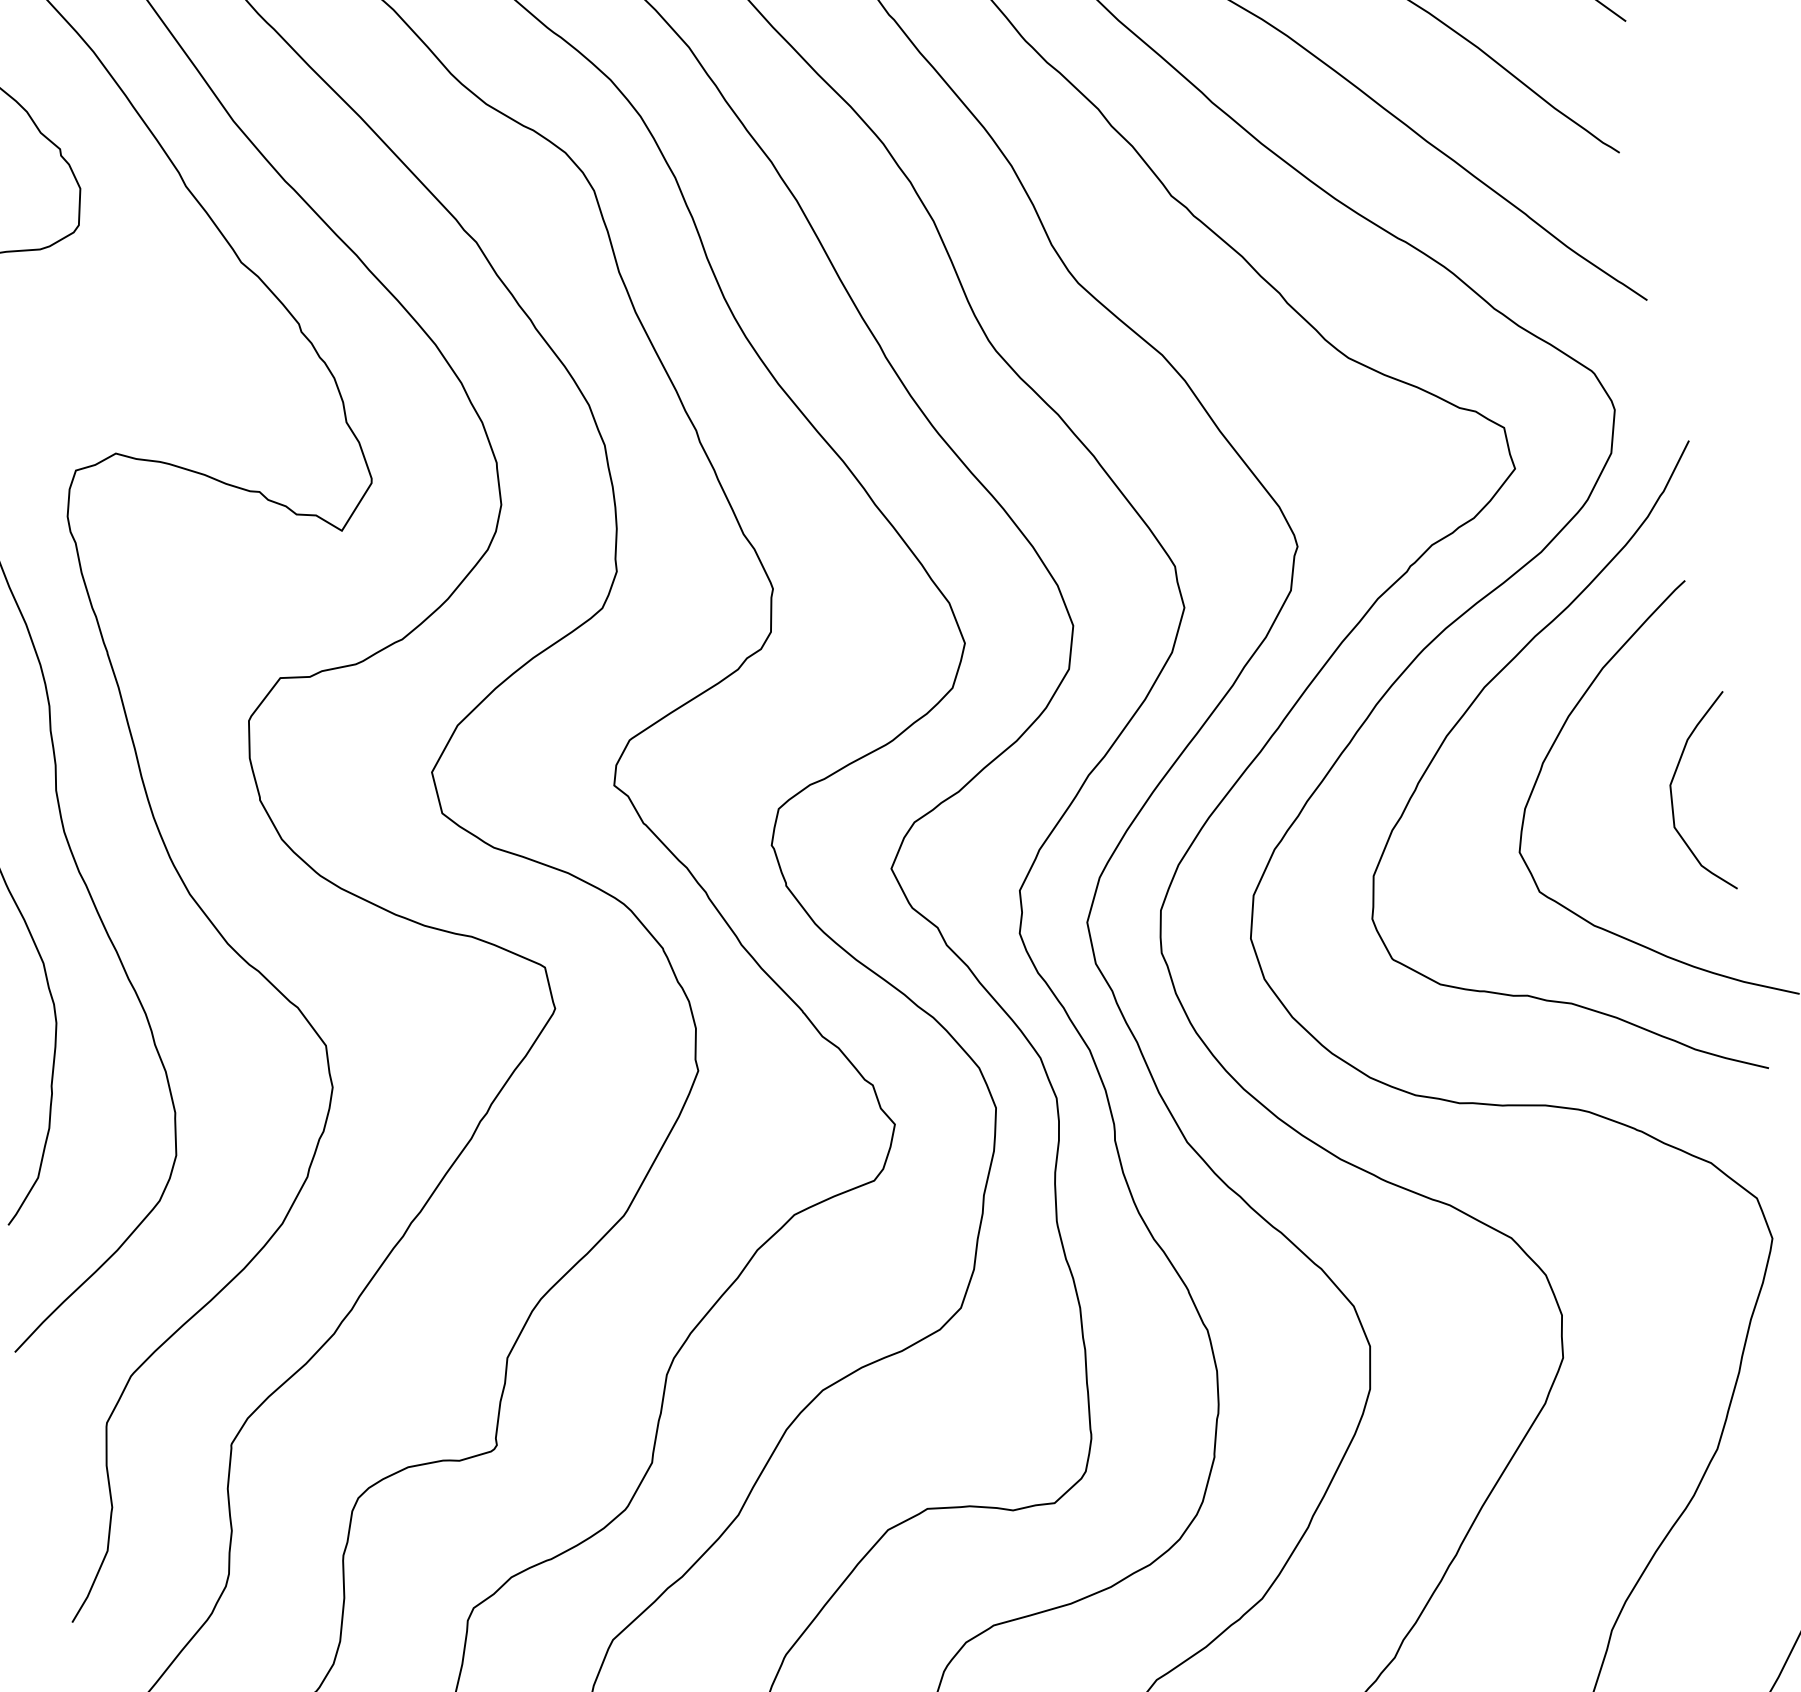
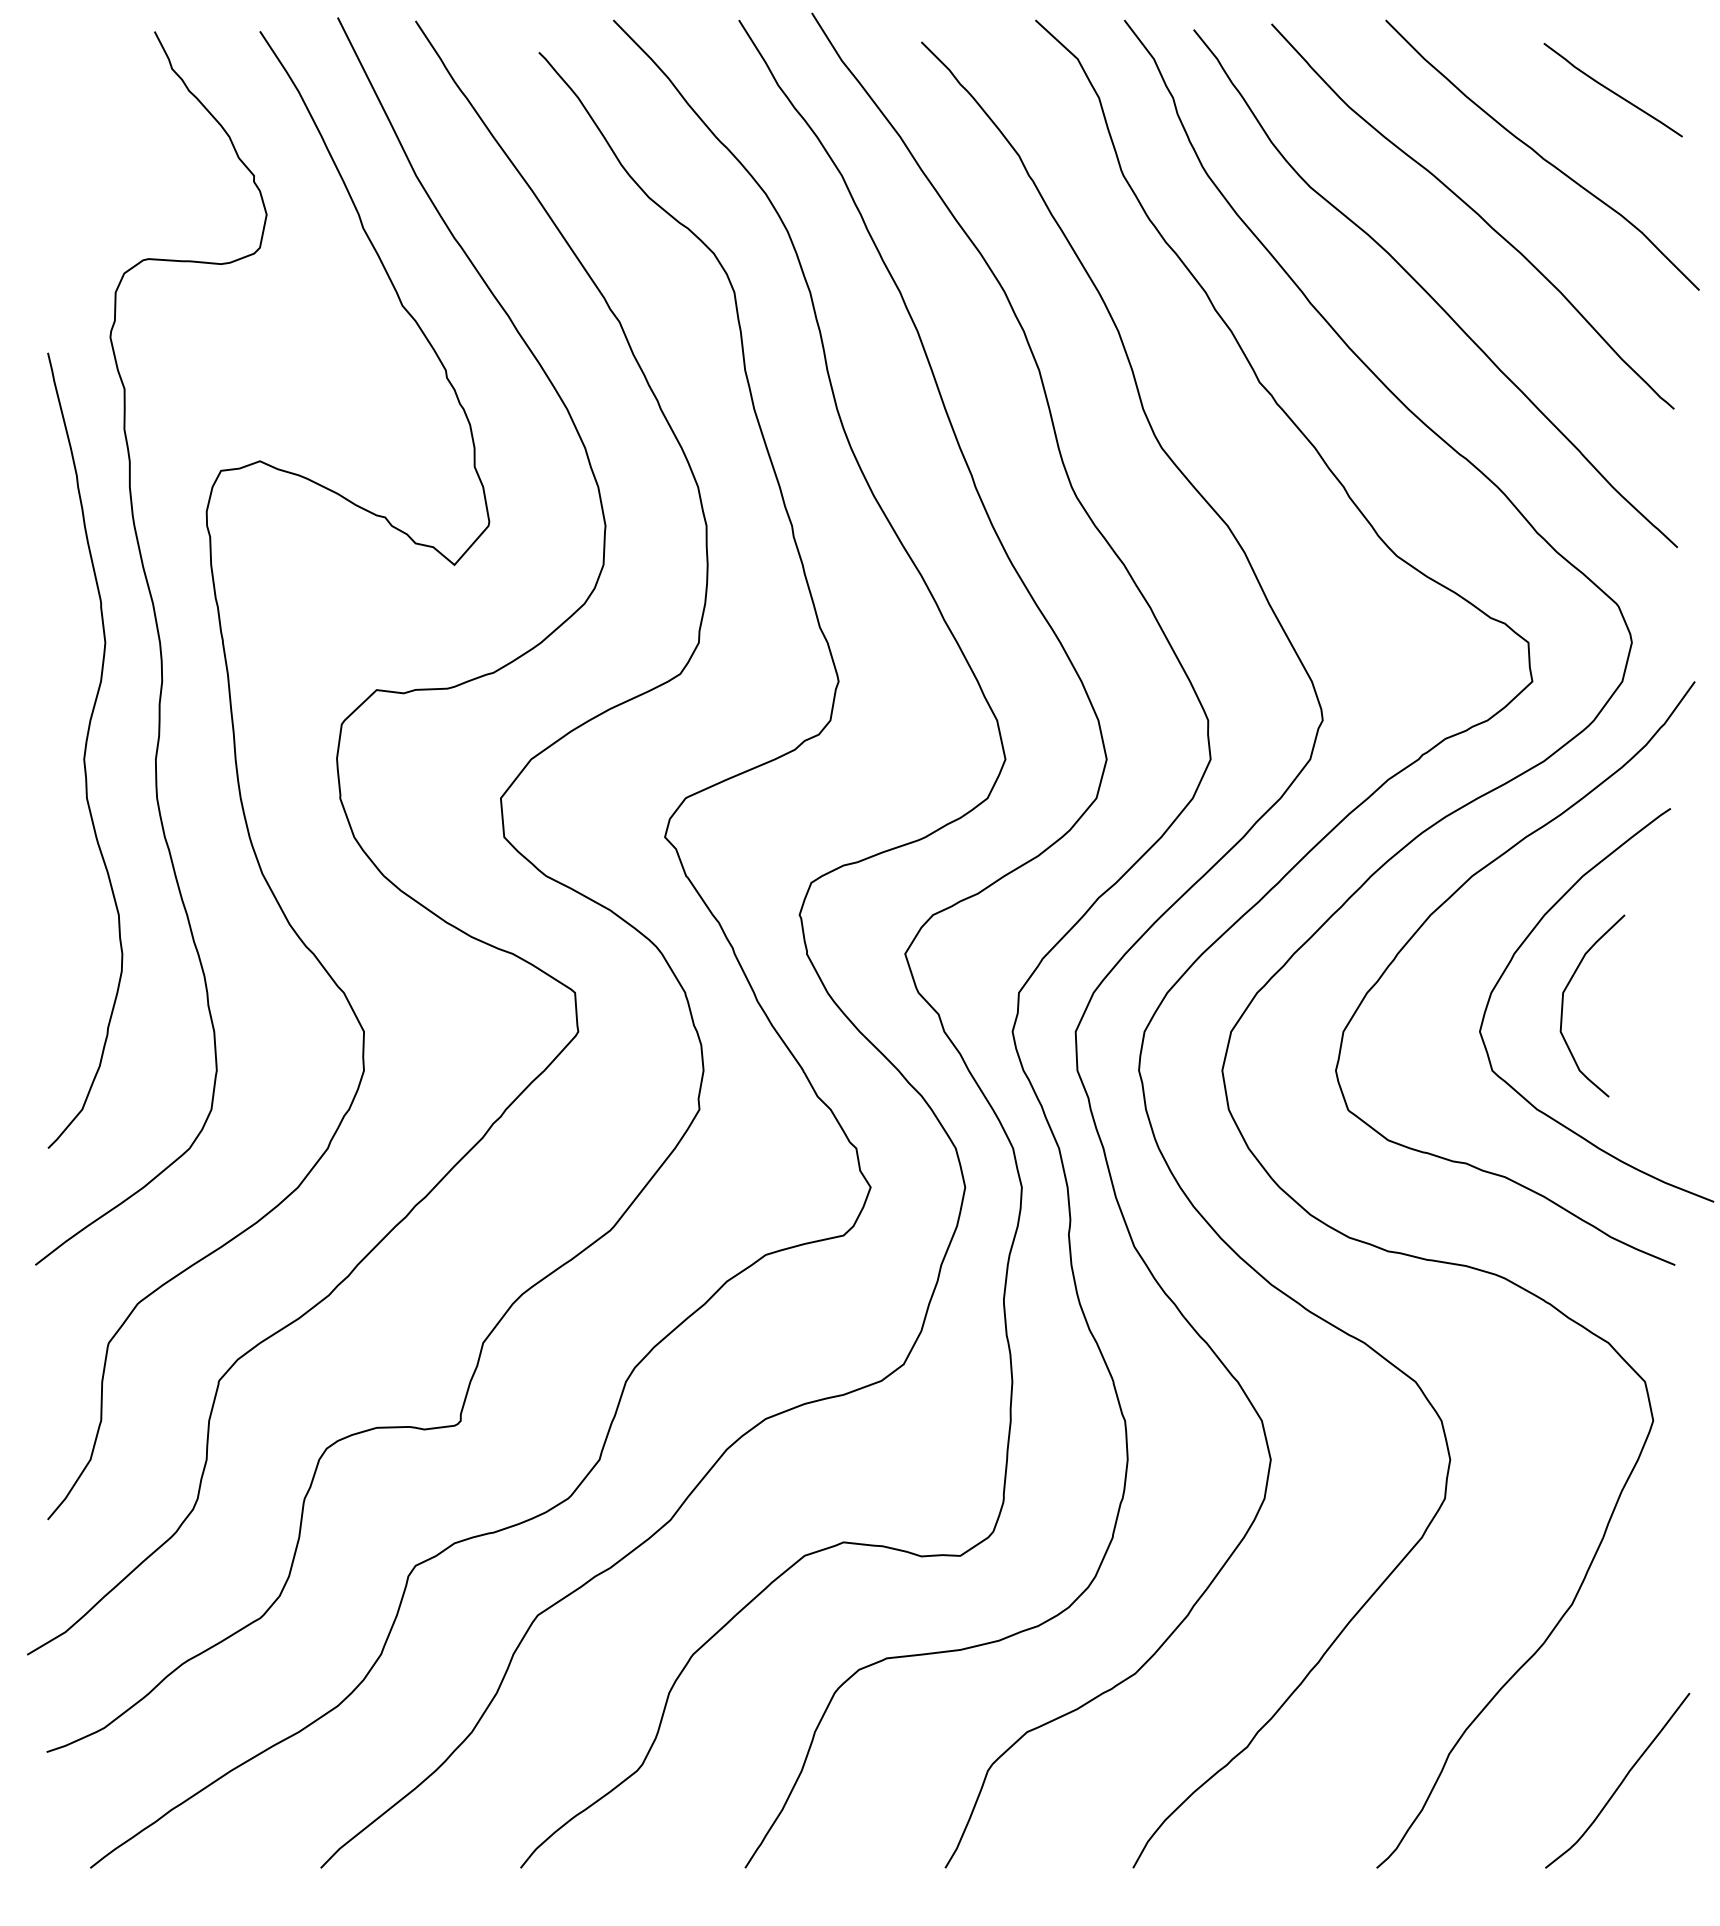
curve: (1672, 798) -> (1563, 1005), moved

